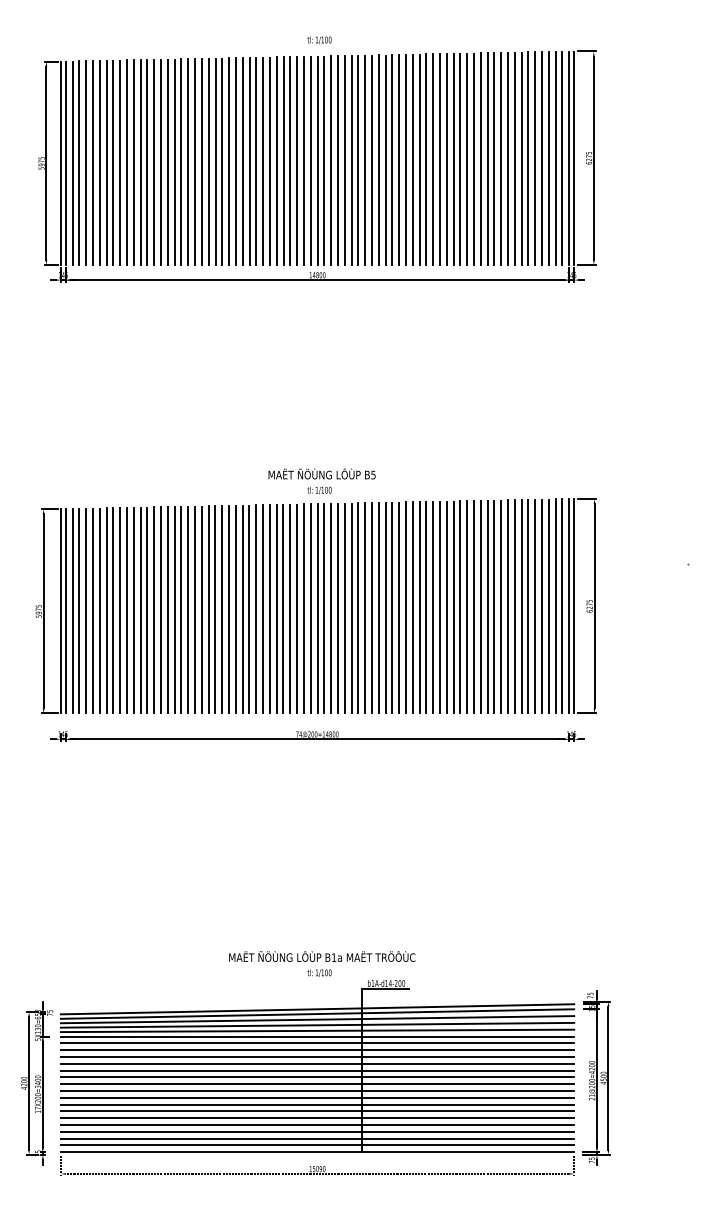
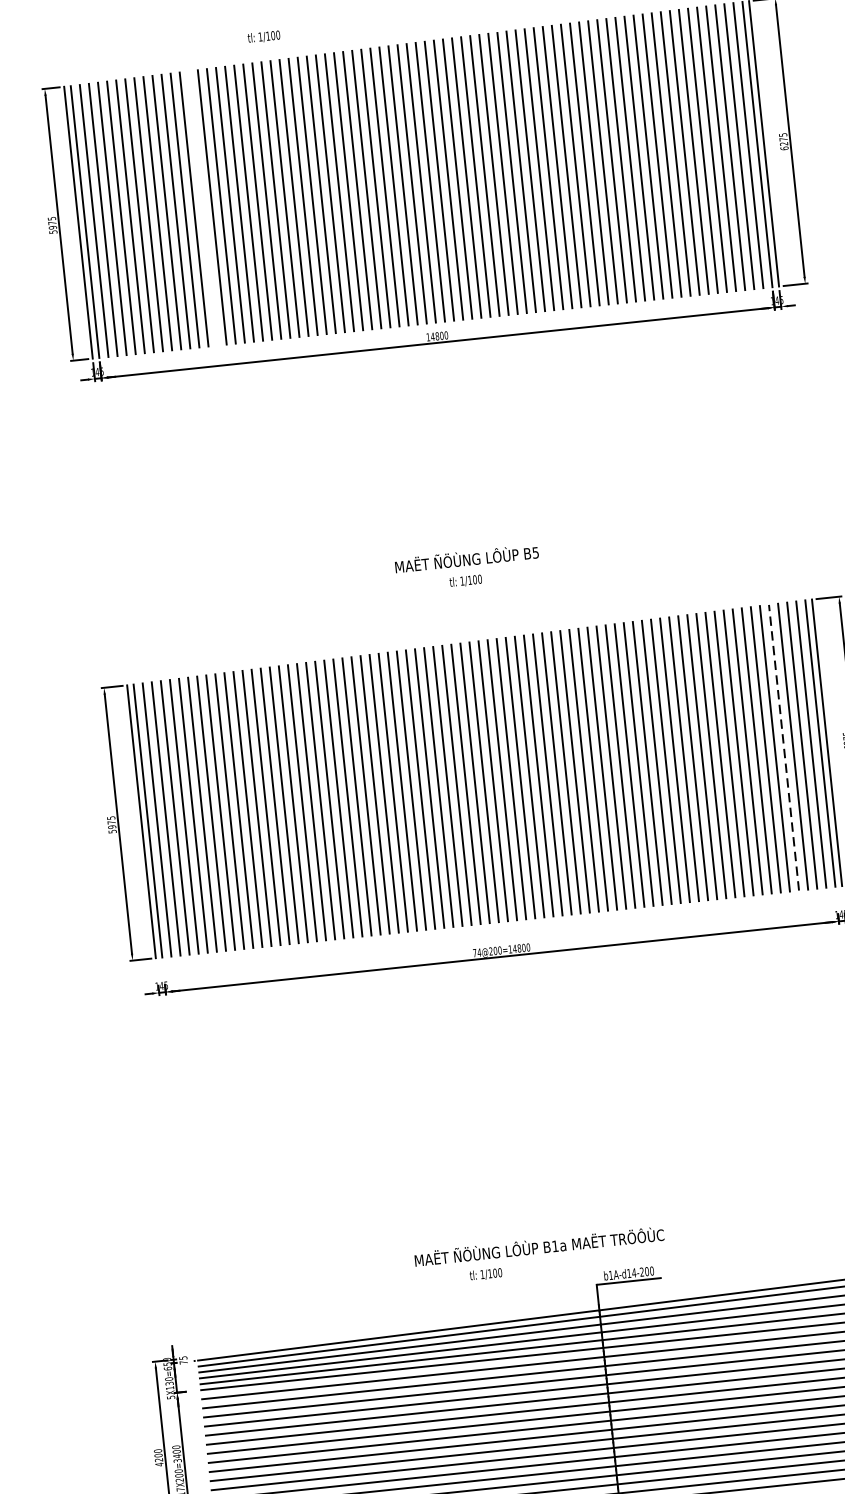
text: (319, 40) -> (263, 37), moved
line: (154, 161) -> (203, 207), removed
text: (321, 481) -> (467, 568), moved
line: (542, 606) -> (784, 747), solid -> dashed
text: (319, 972) -> (485, 1273), moved

